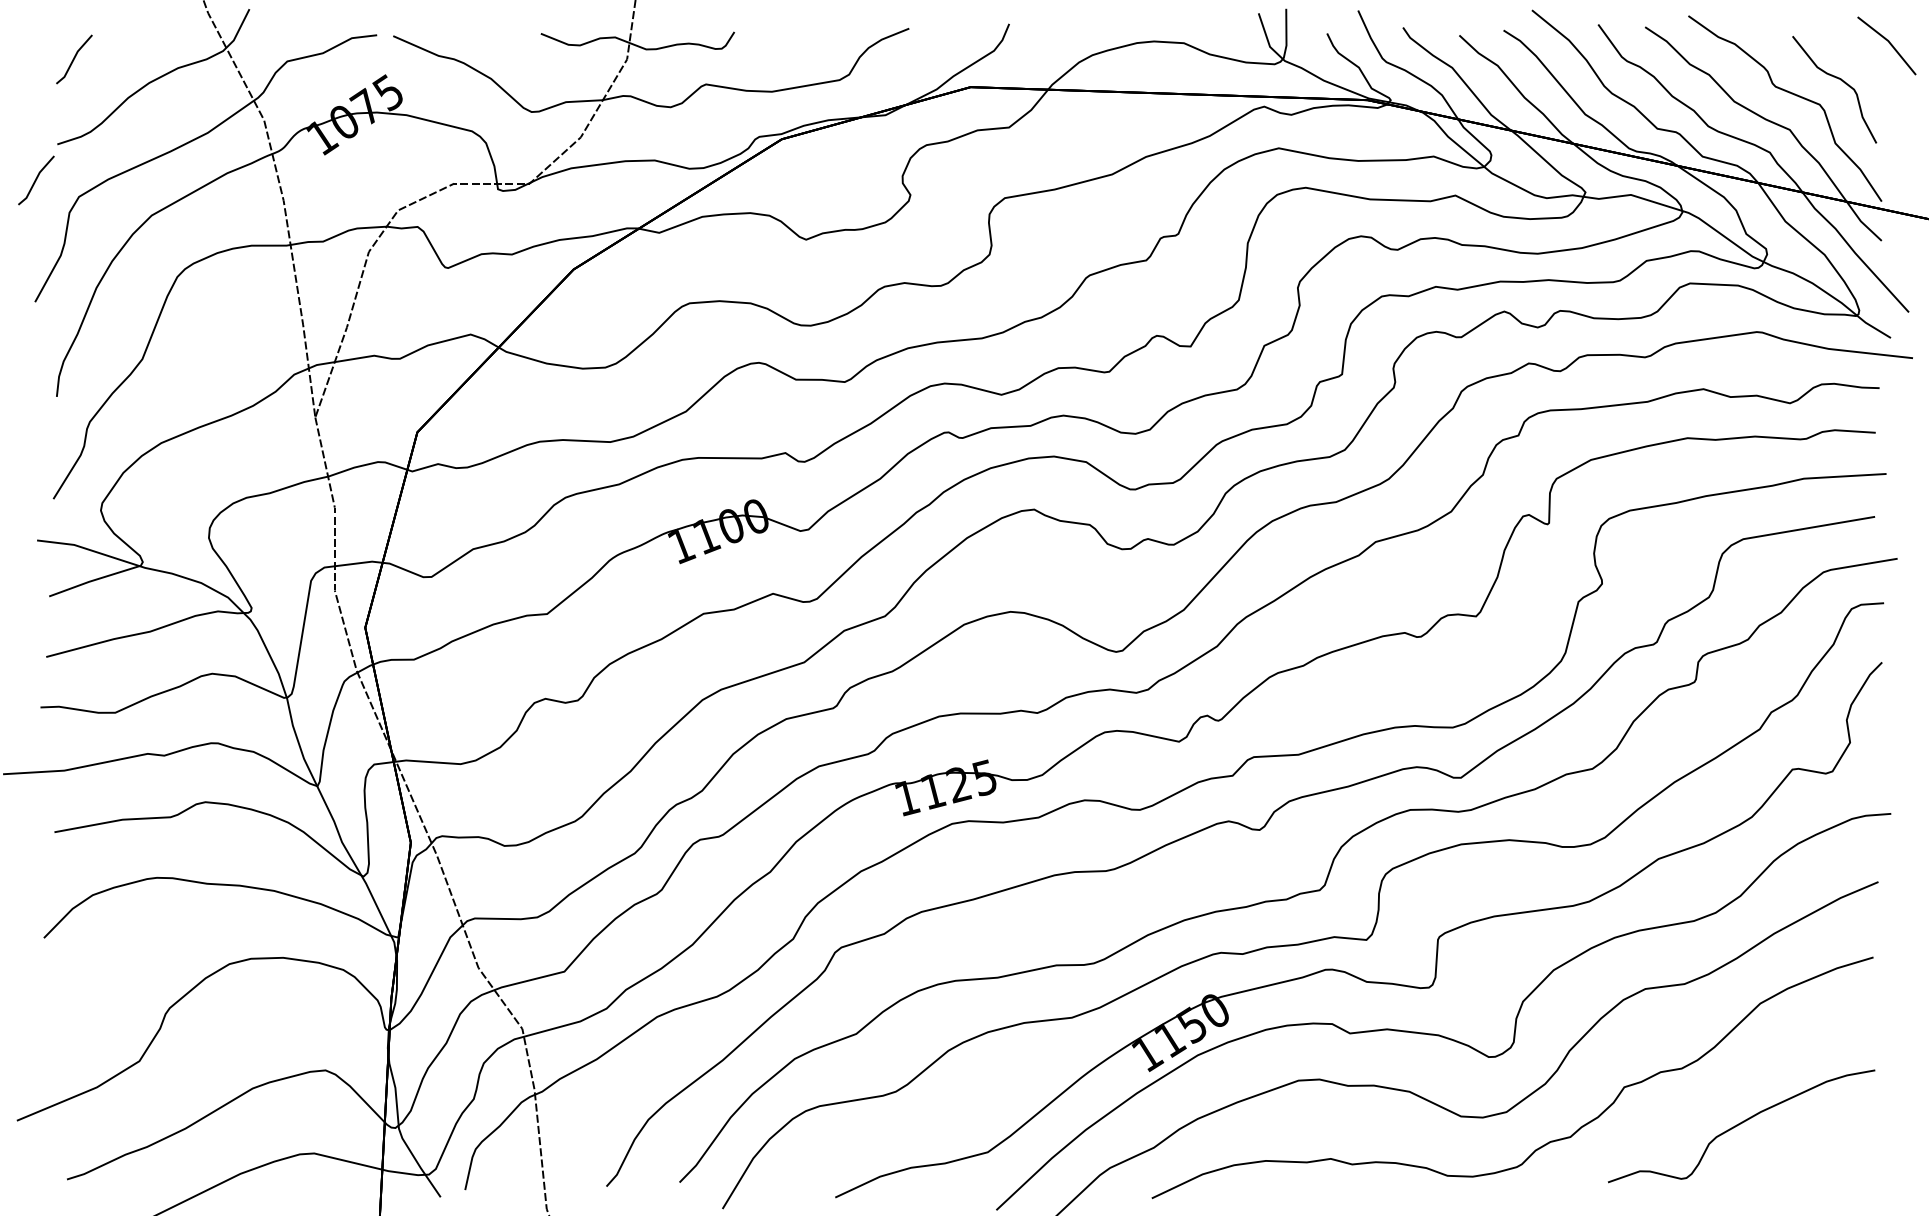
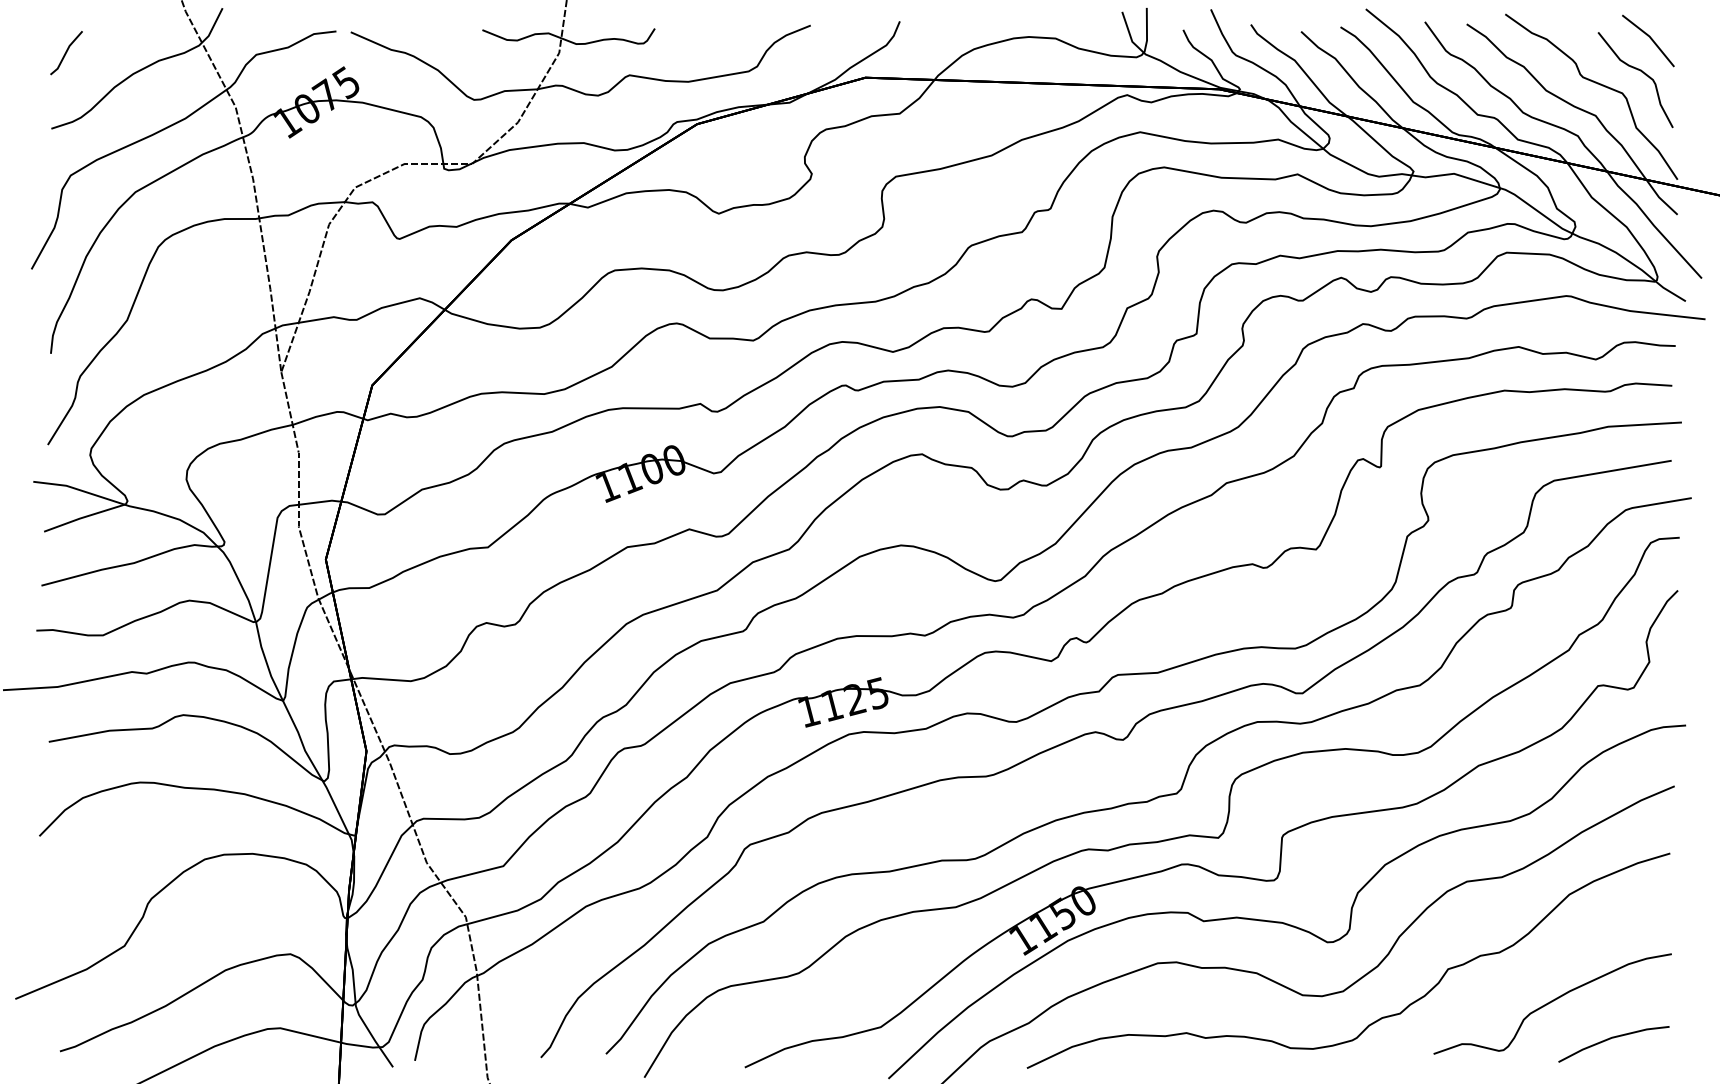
line: (1889, 44) -> (1650, 39), moved
line: (36, 180) -> (32, 160), removed
line: (1807, 1165) -> (1611, 1038), added

